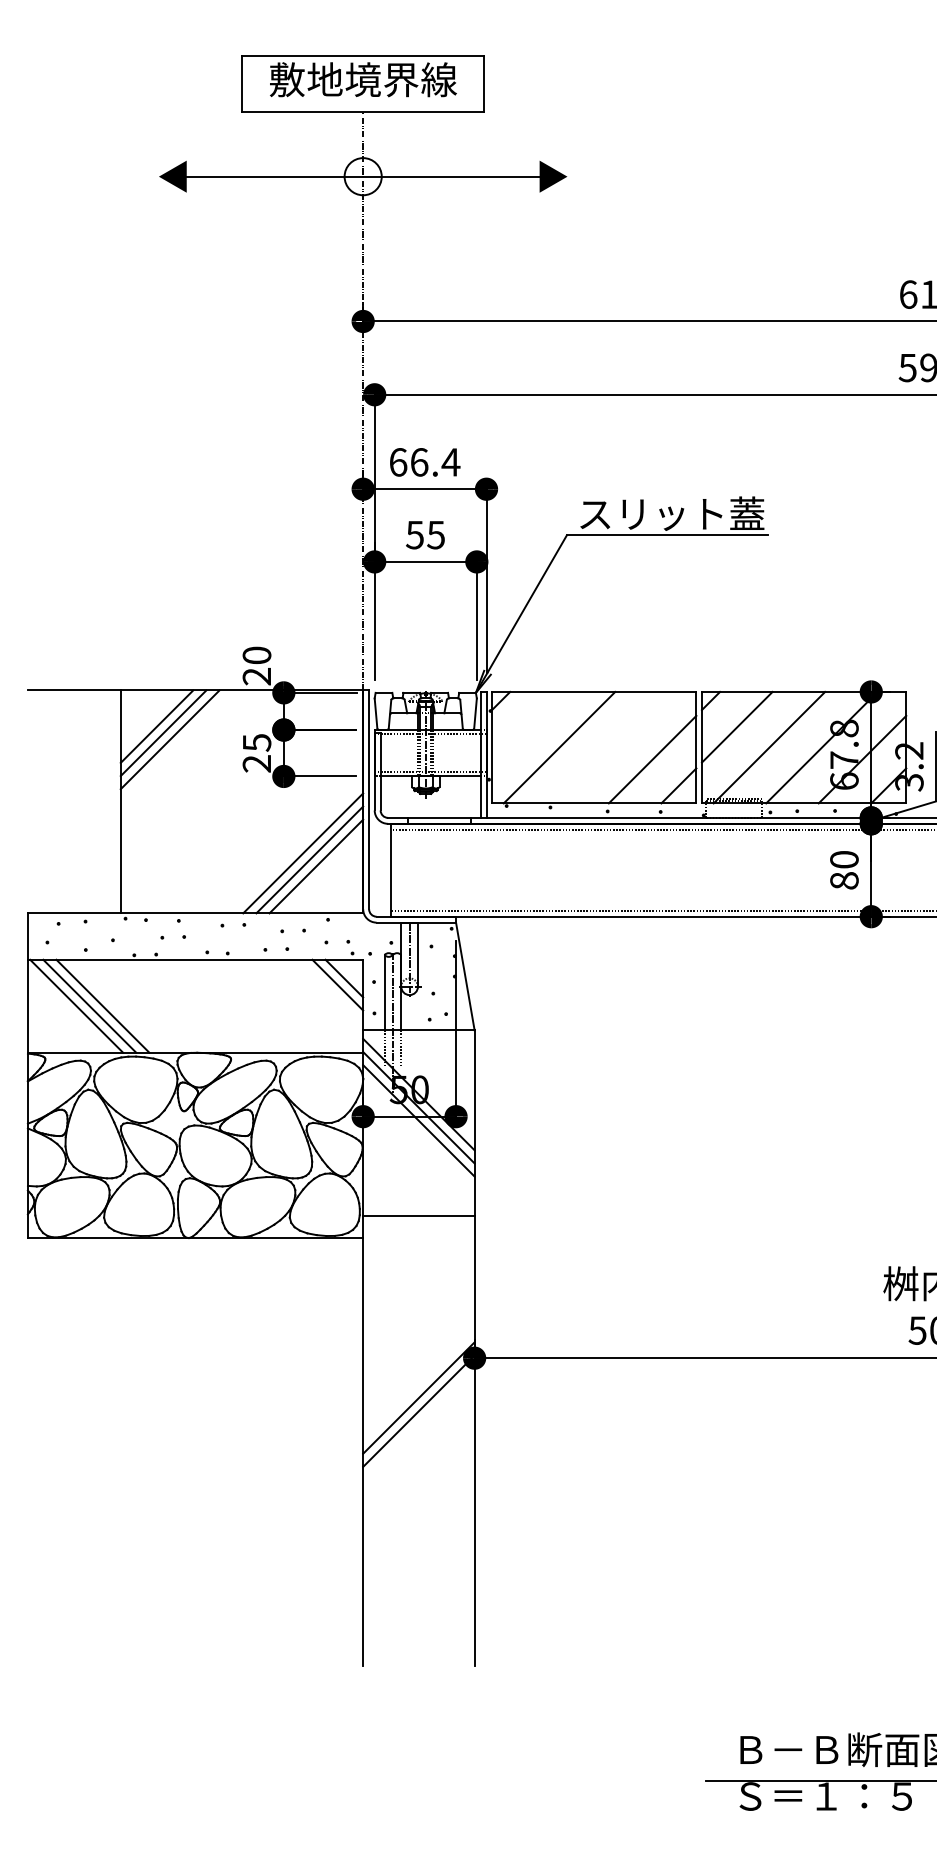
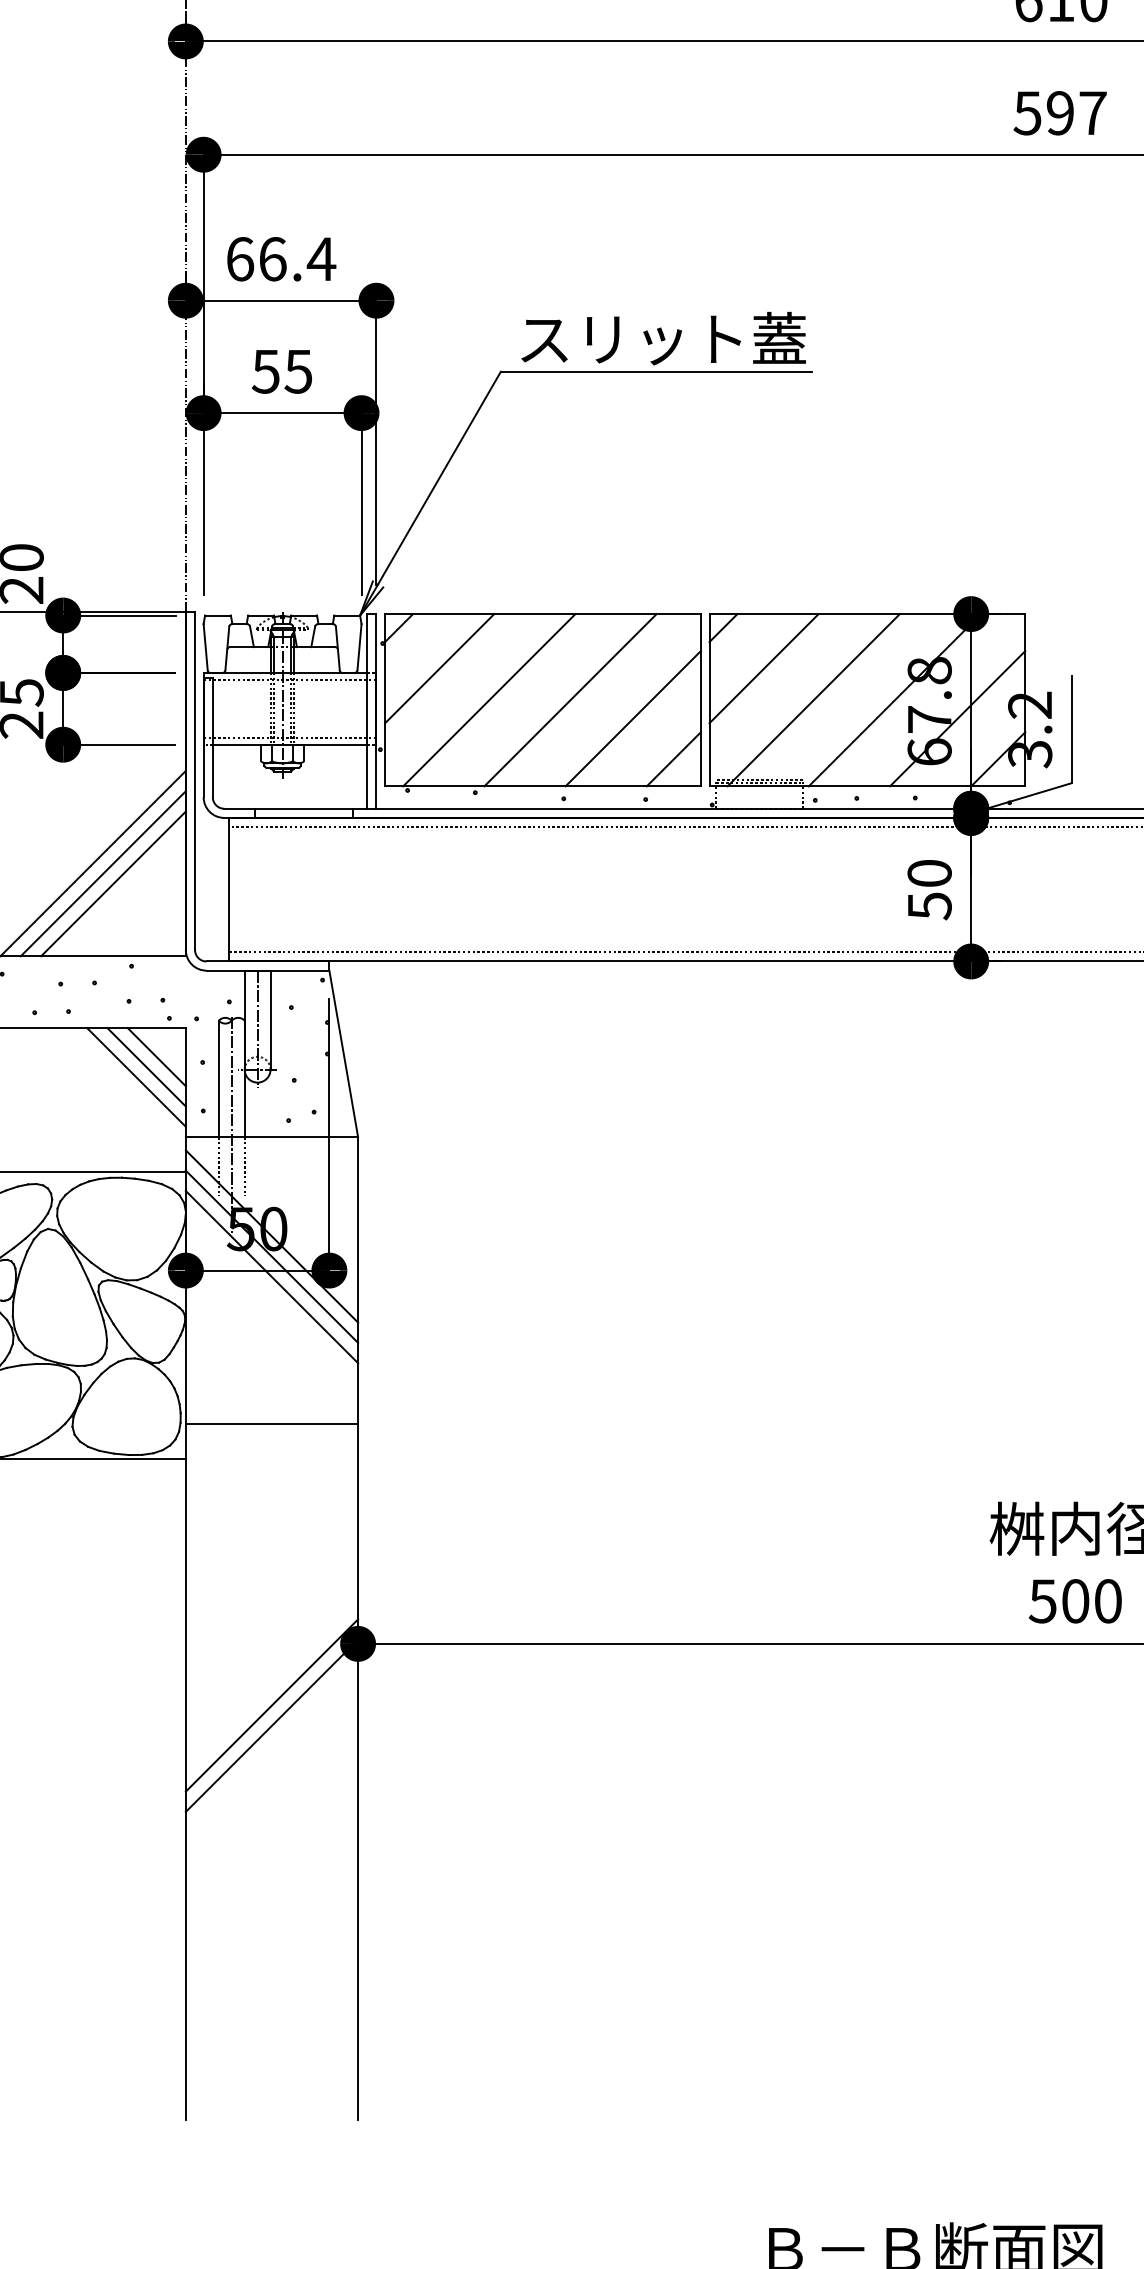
line: (527, 726) -> (439, 667), added
line: (611, 747) -> (569, 699), added
text: (844, 881) -> (929, 907), 80 -> 50
line: (331, 991) -> (136, 1077), added

